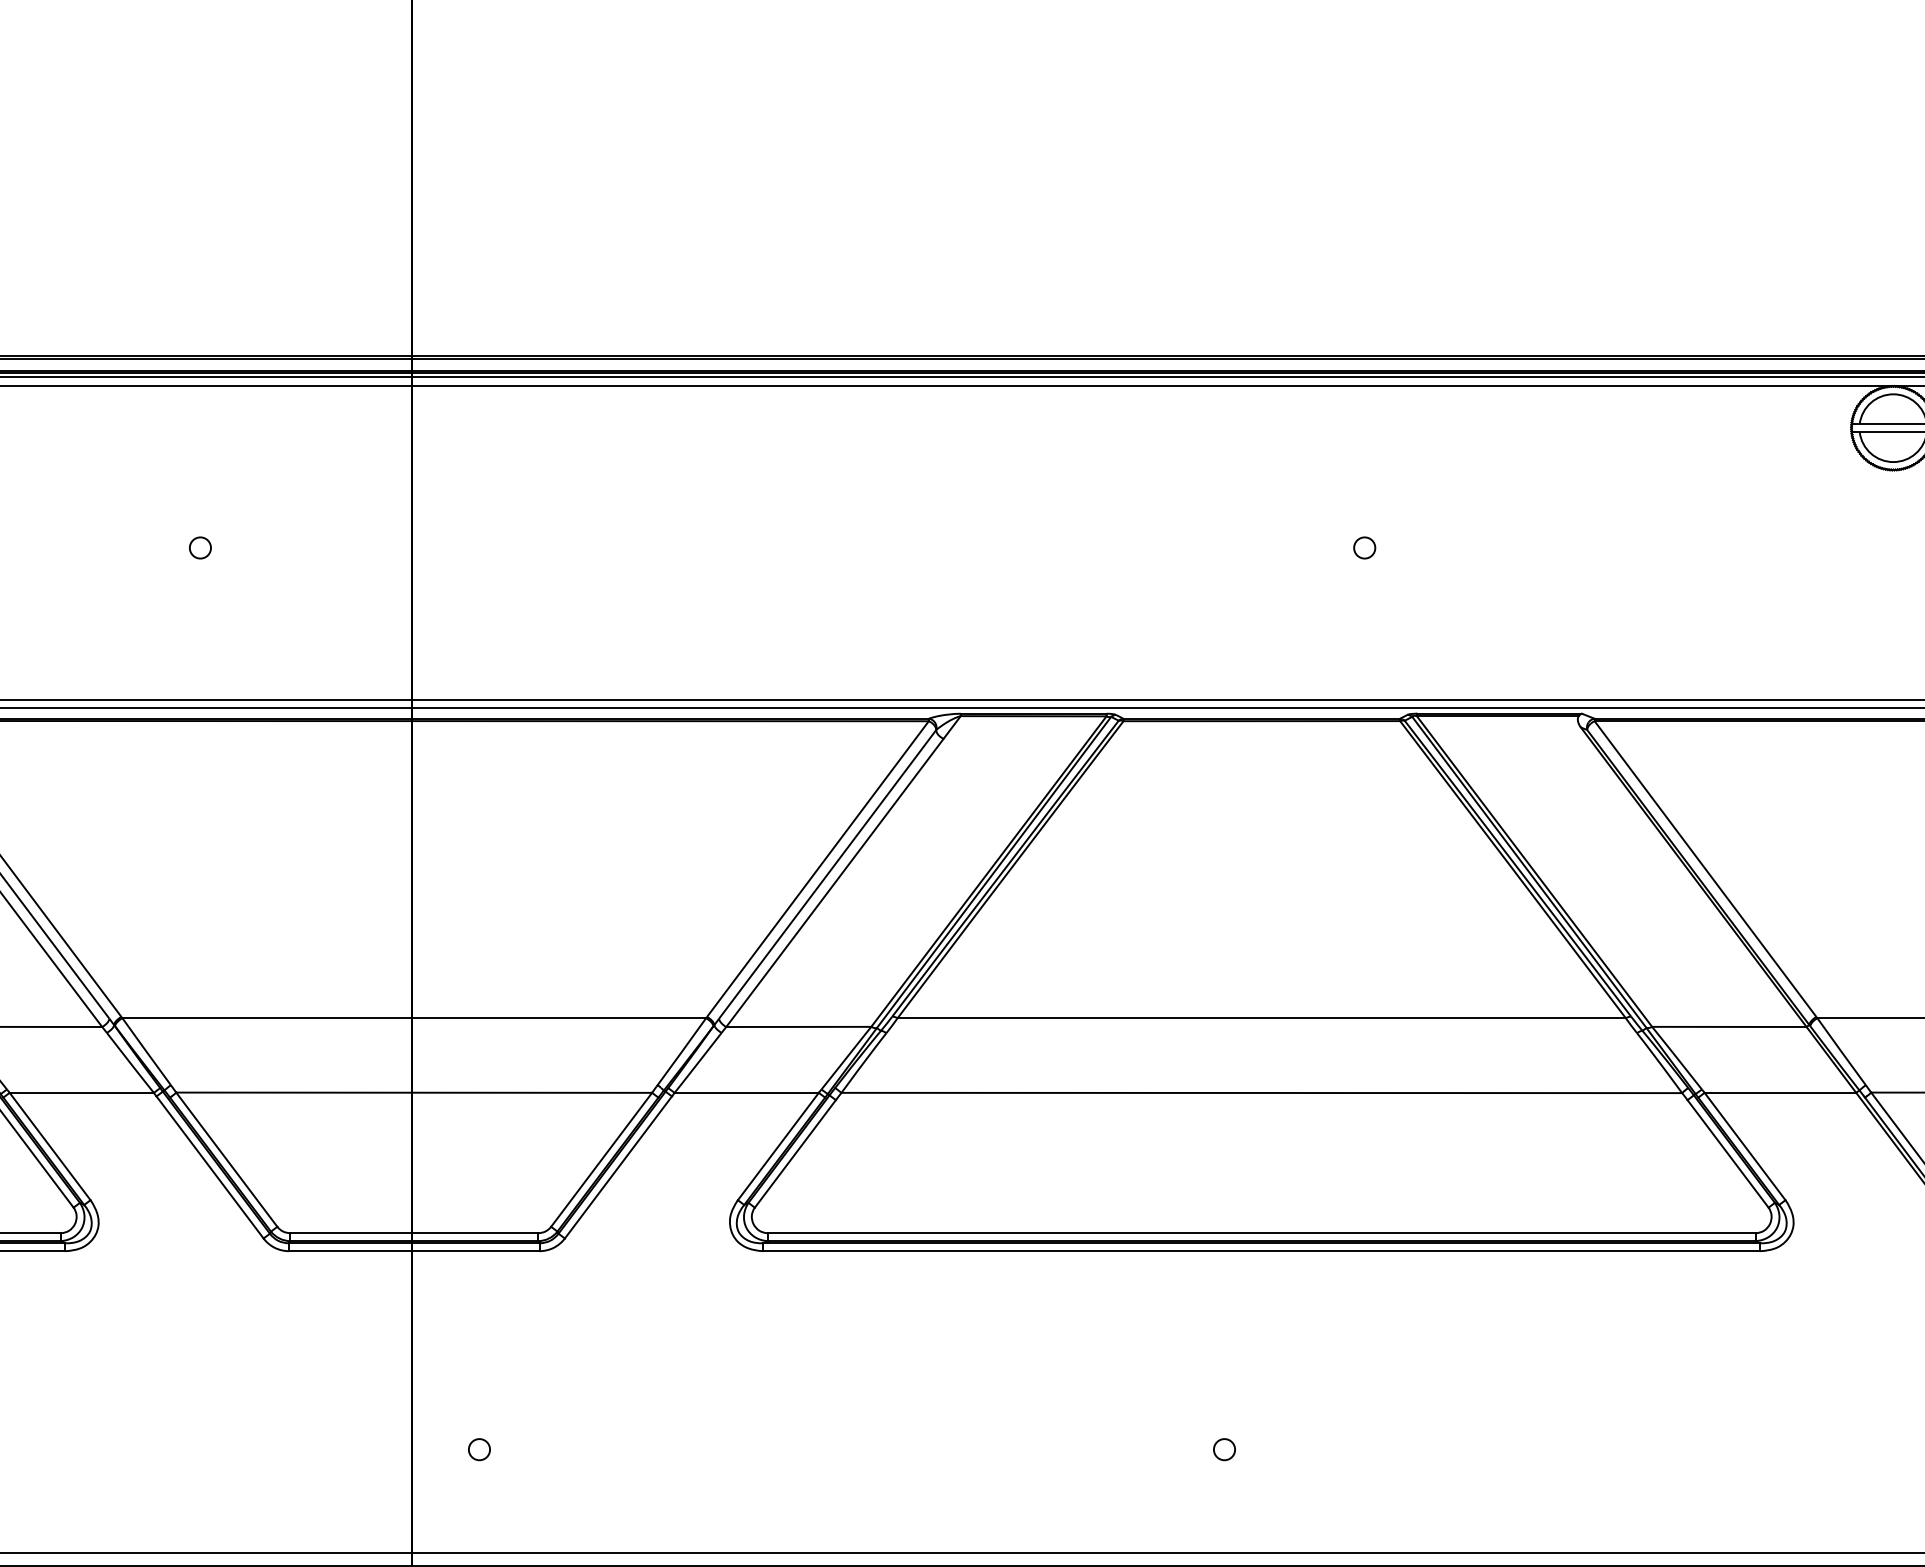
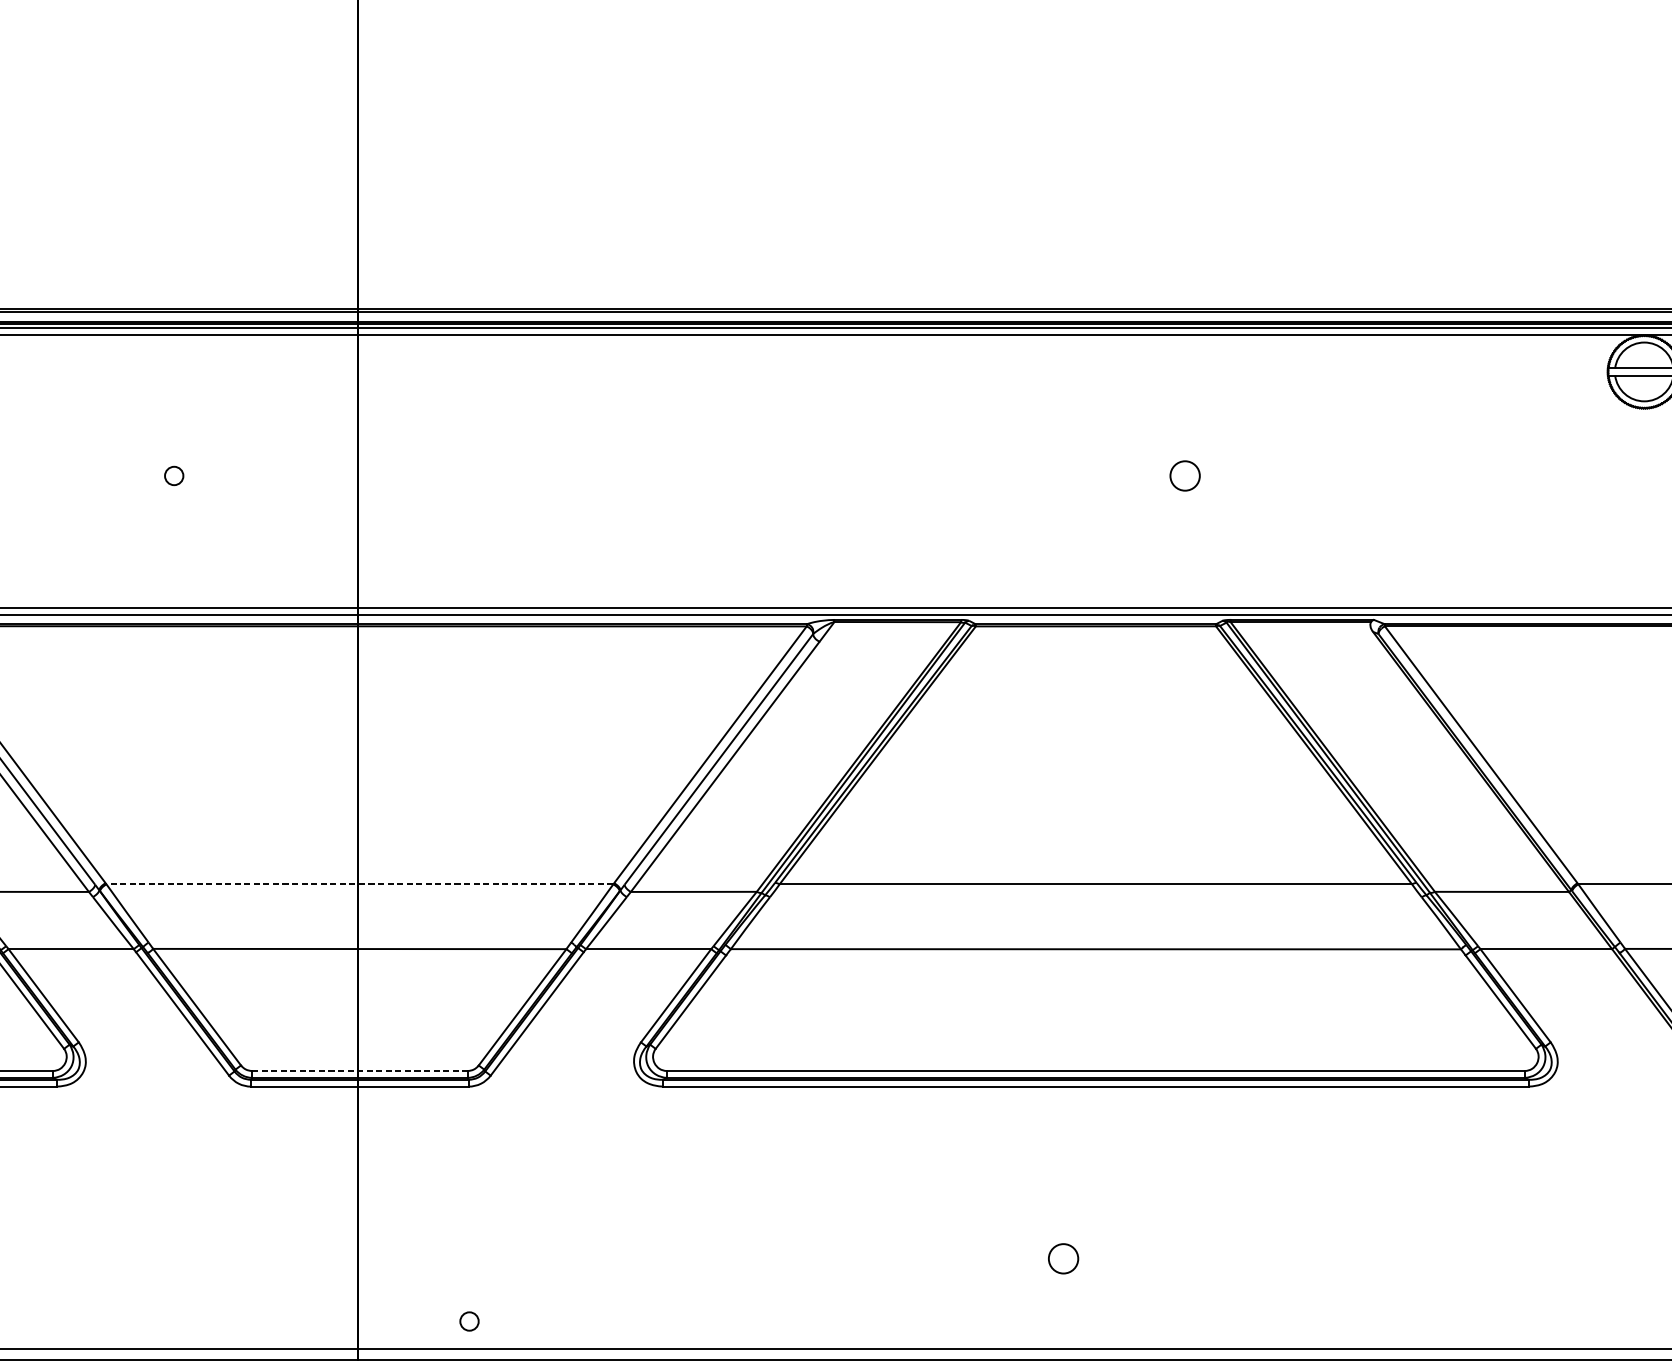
circle: (1364, 547) -> (1185, 475), size x1.6
line: (414, 1018) -> (360, 884), solid -> dashed
line: (414, 1233) -> (360, 1071), solid -> dashed
circle: (479, 1449) -> (469, 1321), moved
circle: (1224, 1449) -> (1063, 1258), size x1.6

